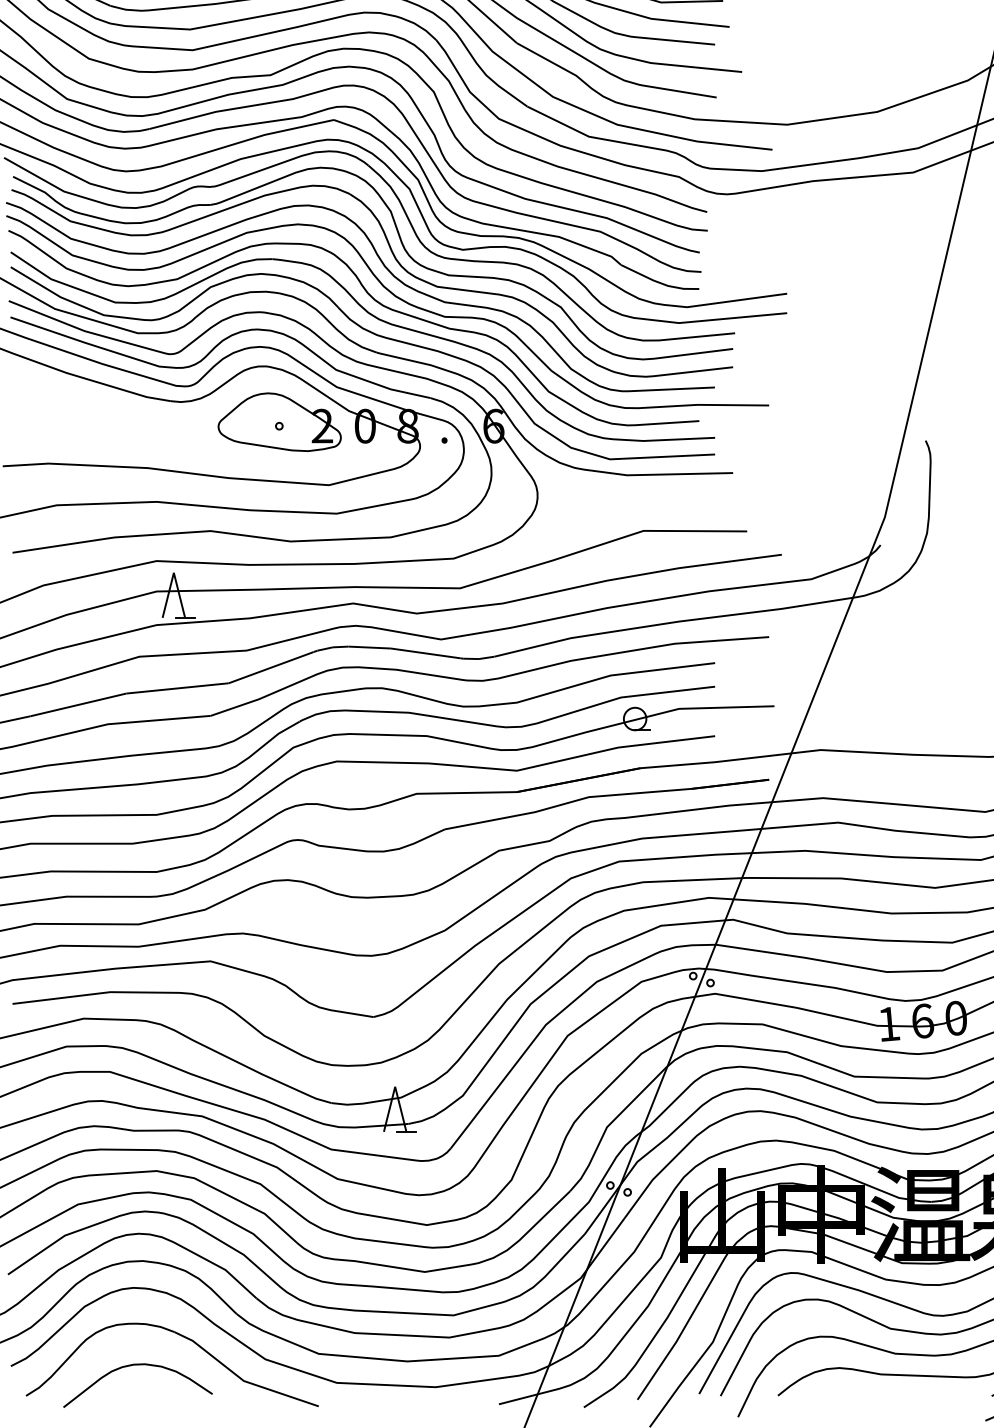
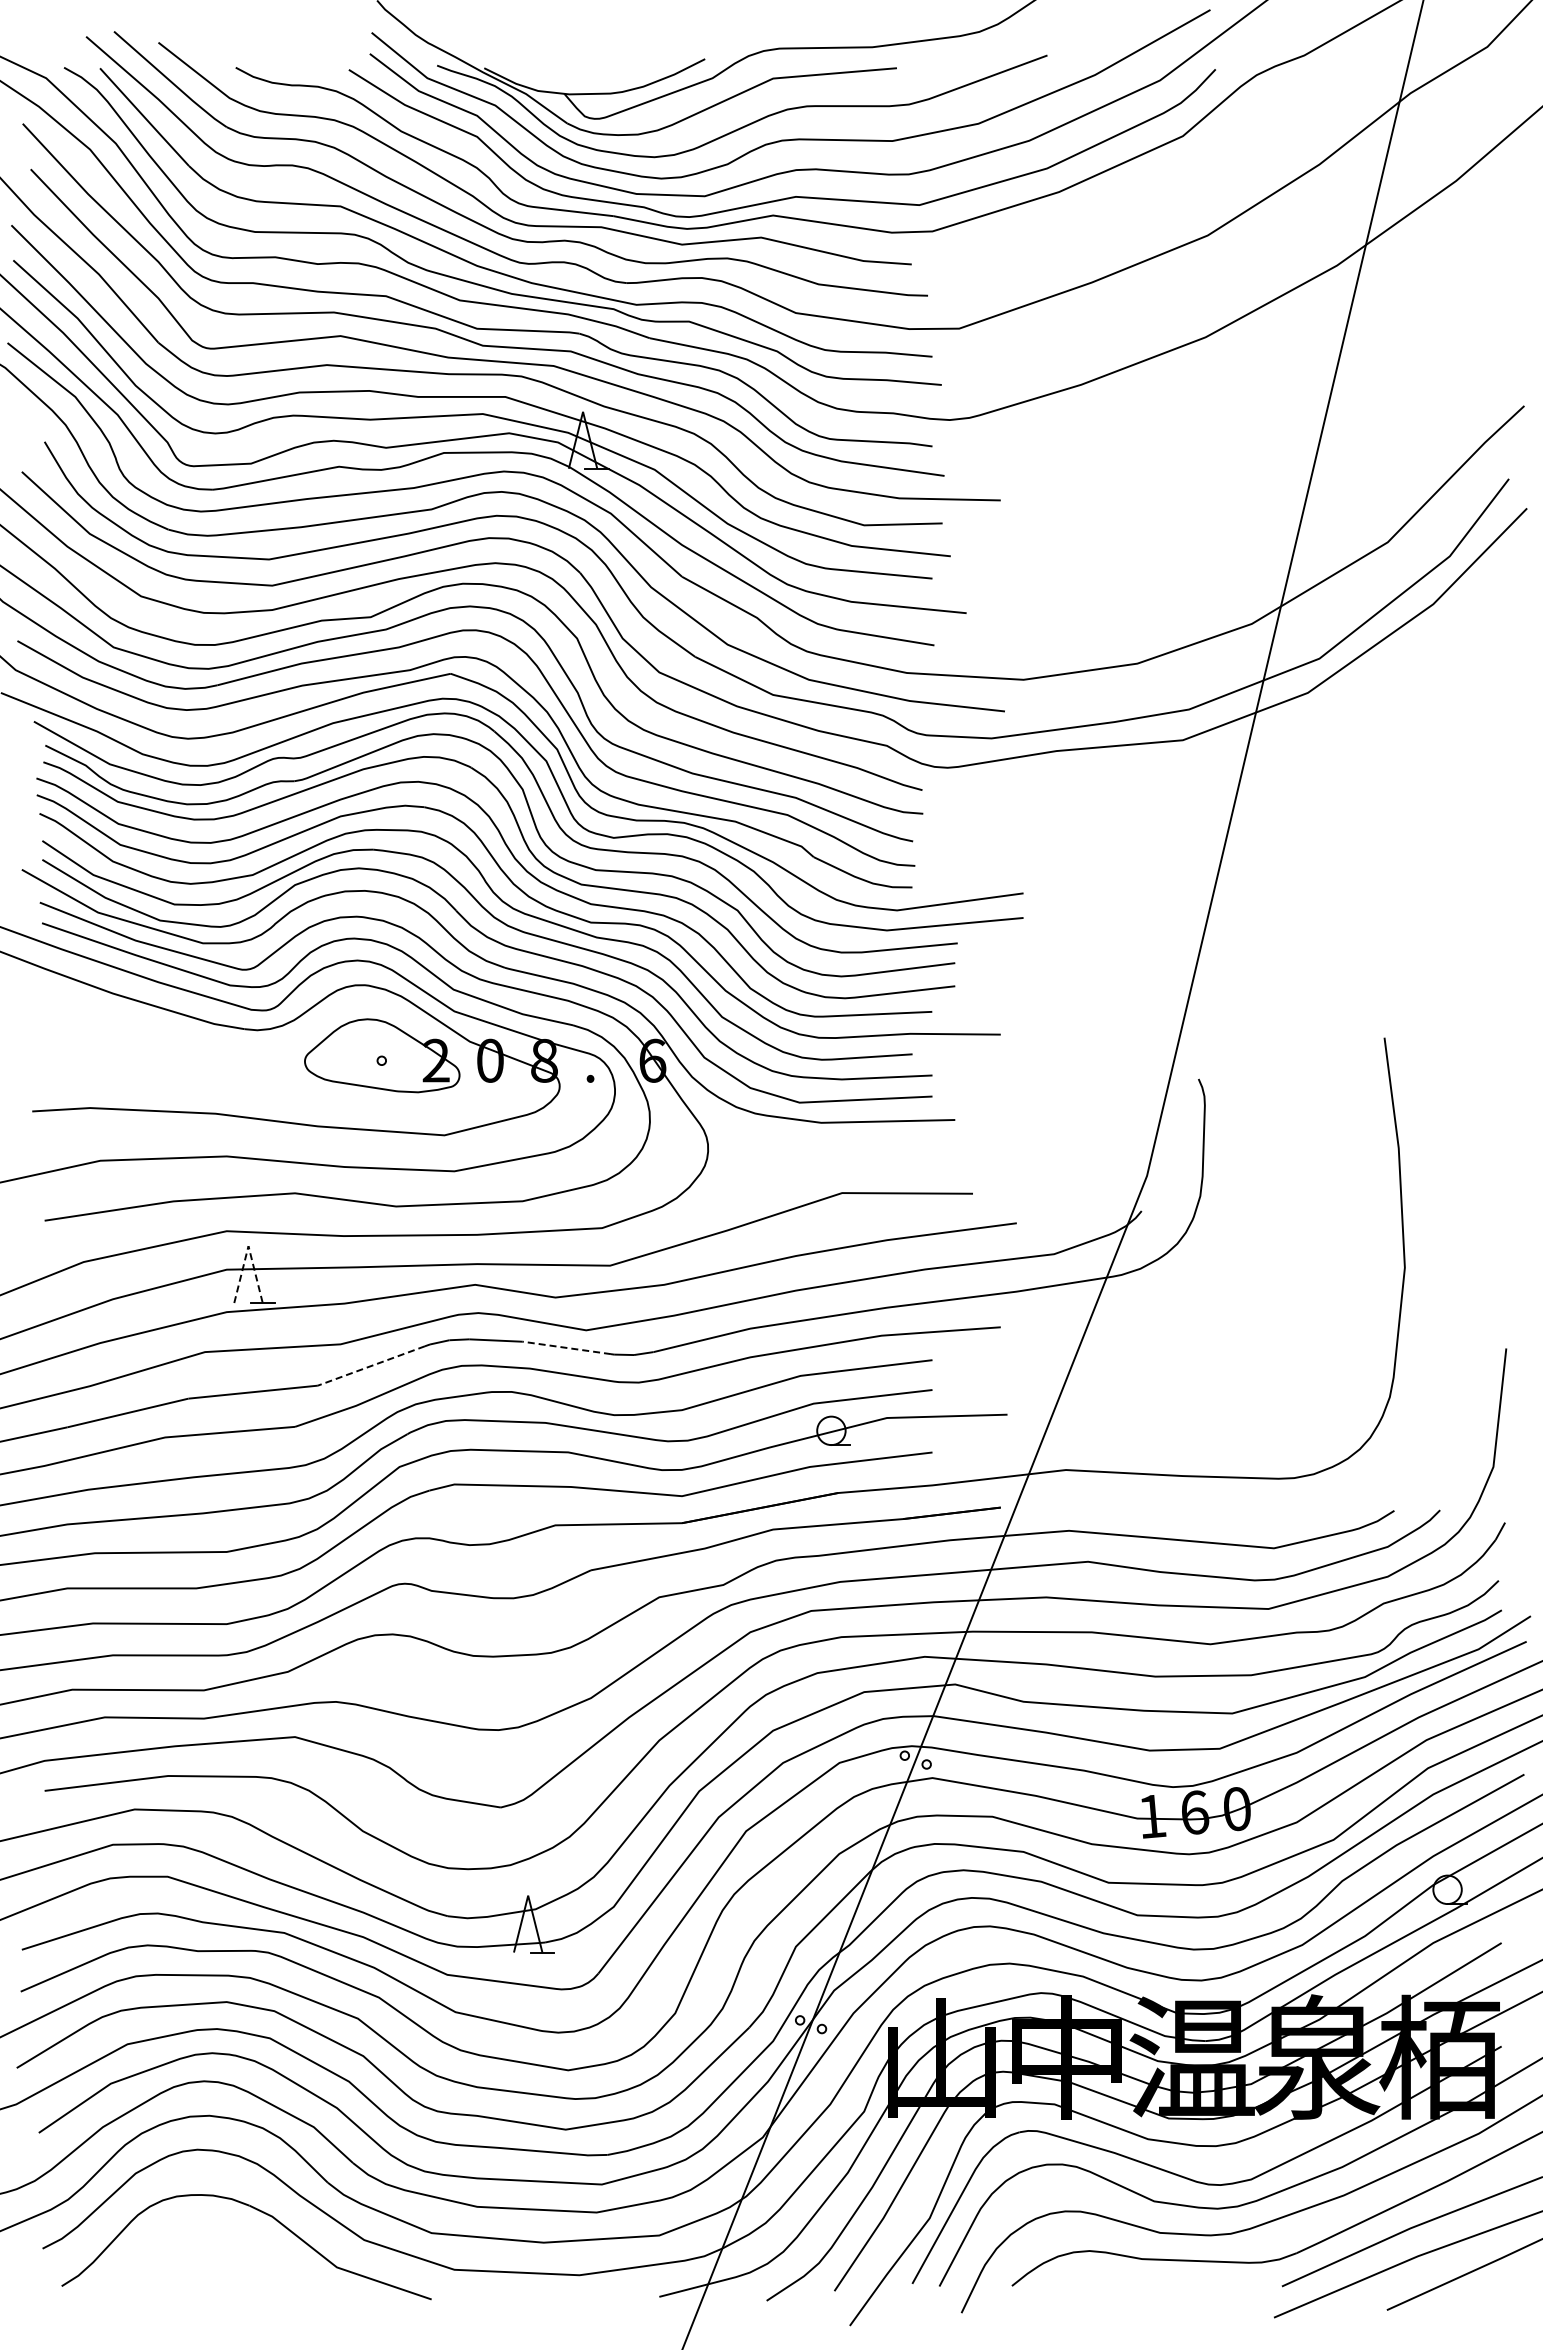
line: (173, 573) -> (248, 1246), solid -> dashed
line: (425, 653) -> (566, 1347), solid -> dashed
line: (270, 668) -> (370, 1366), solid -> dashed
curve: (131, 1366) -> (195, 2248), removed

